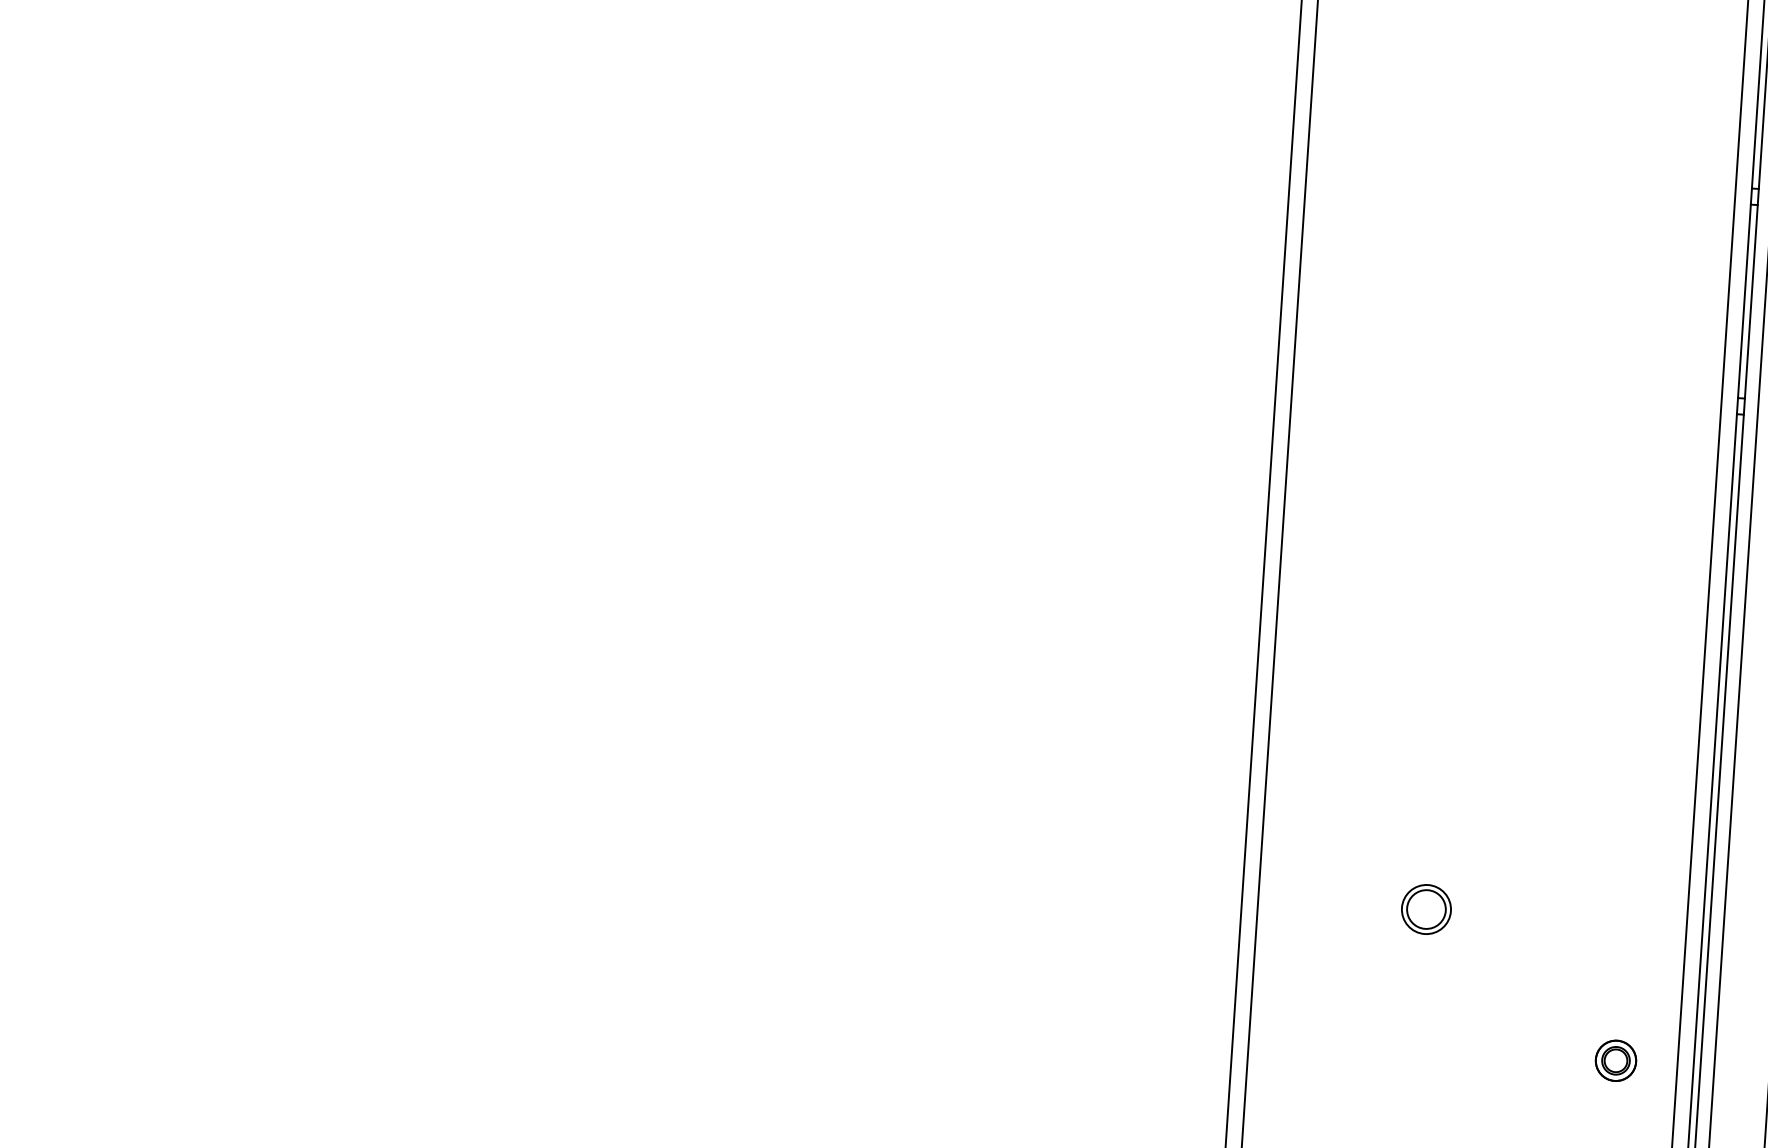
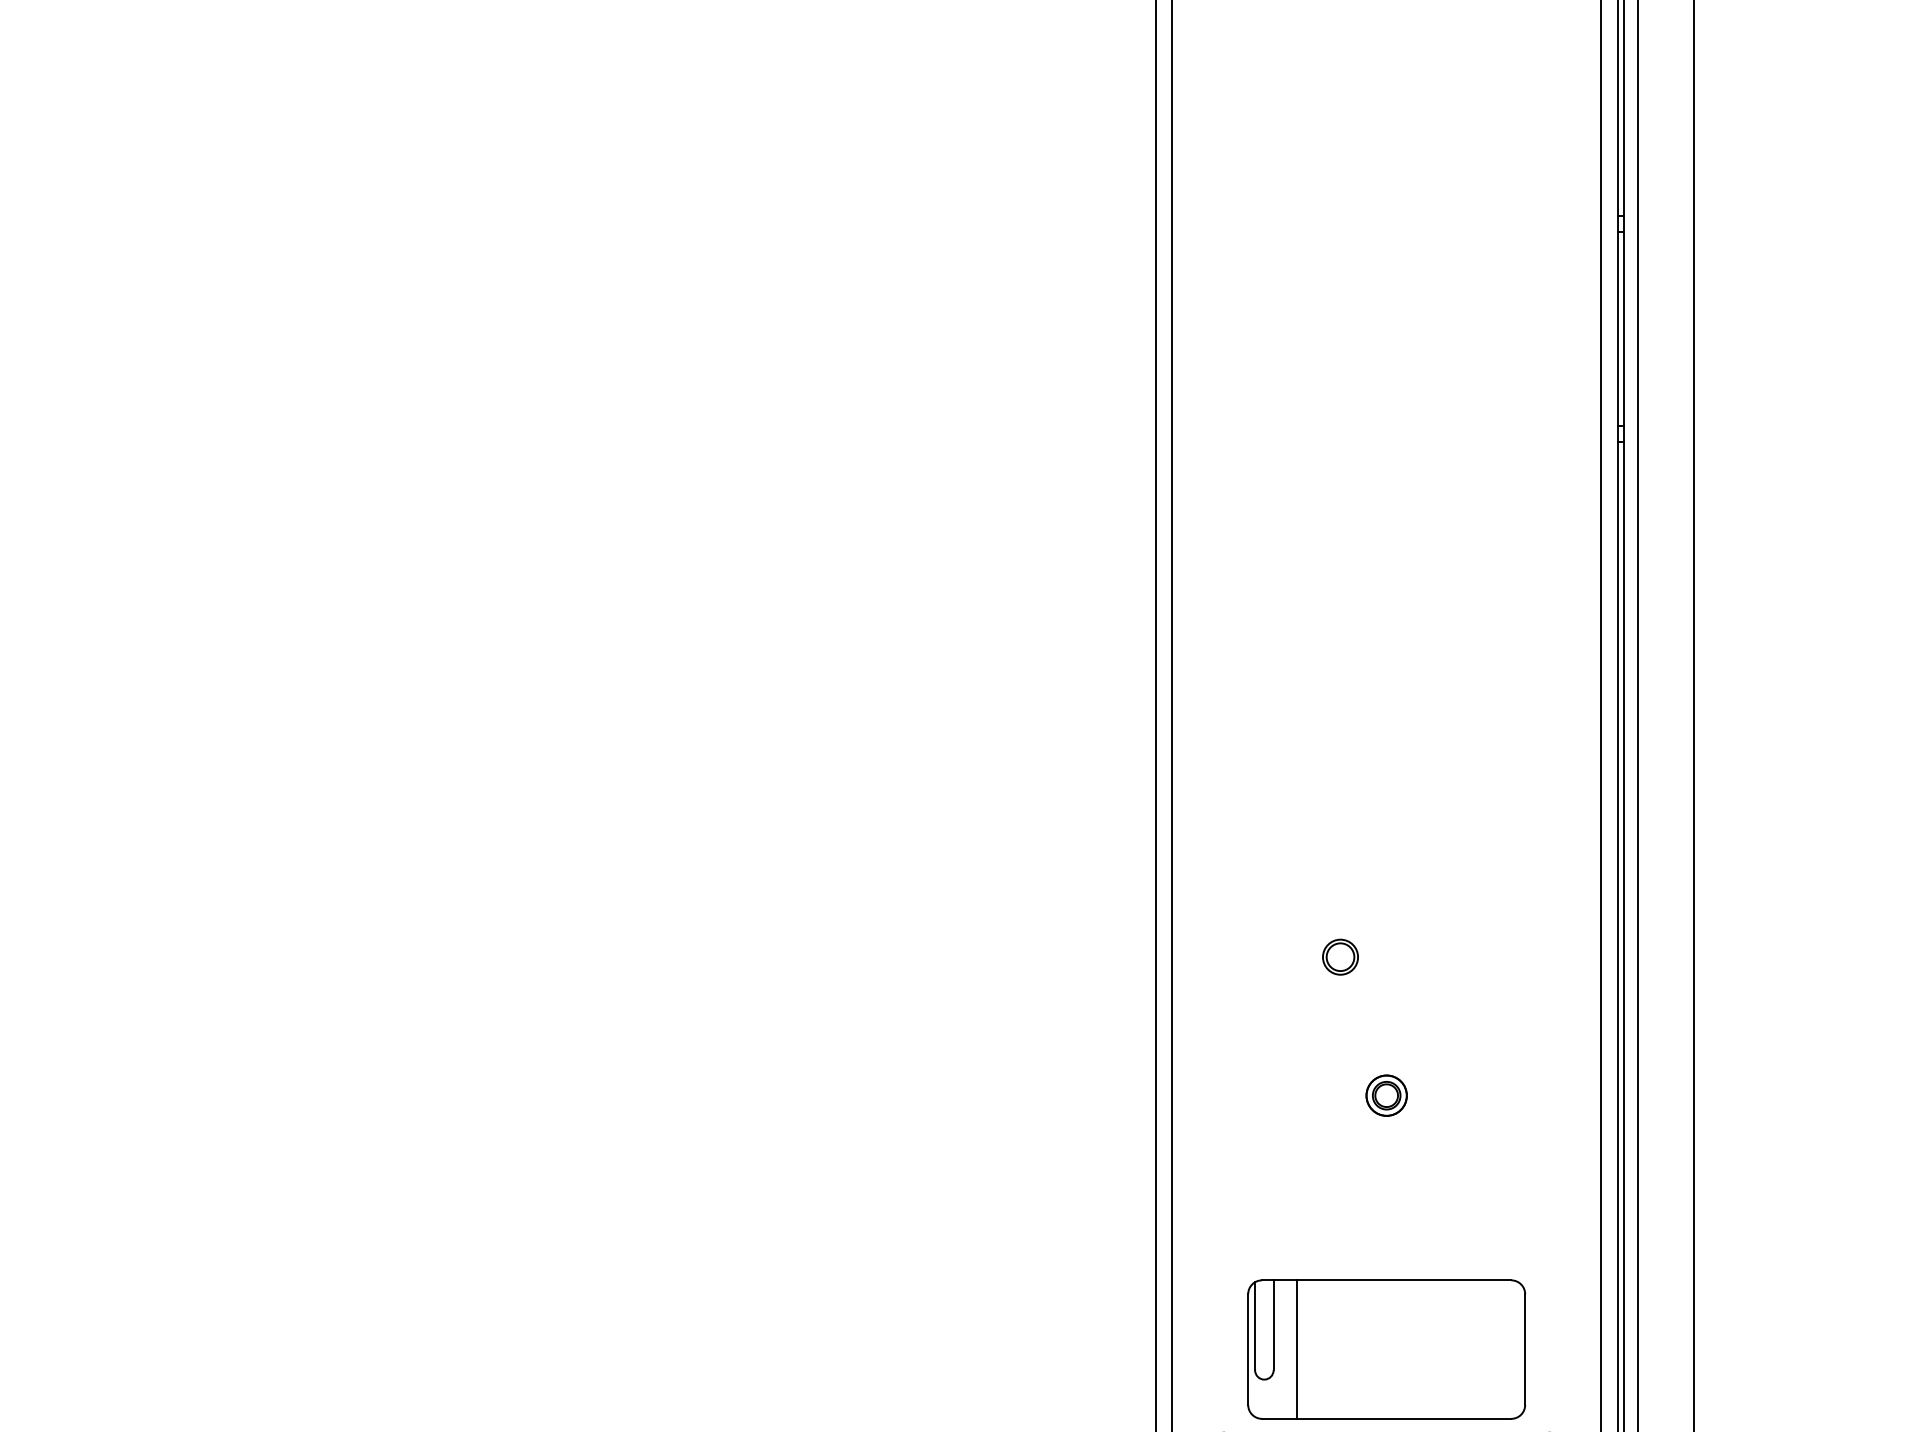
part: (1426, 908) -> (1340, 956), size x0.71
part: (1615, 1060) -> (1386, 1095), moved

